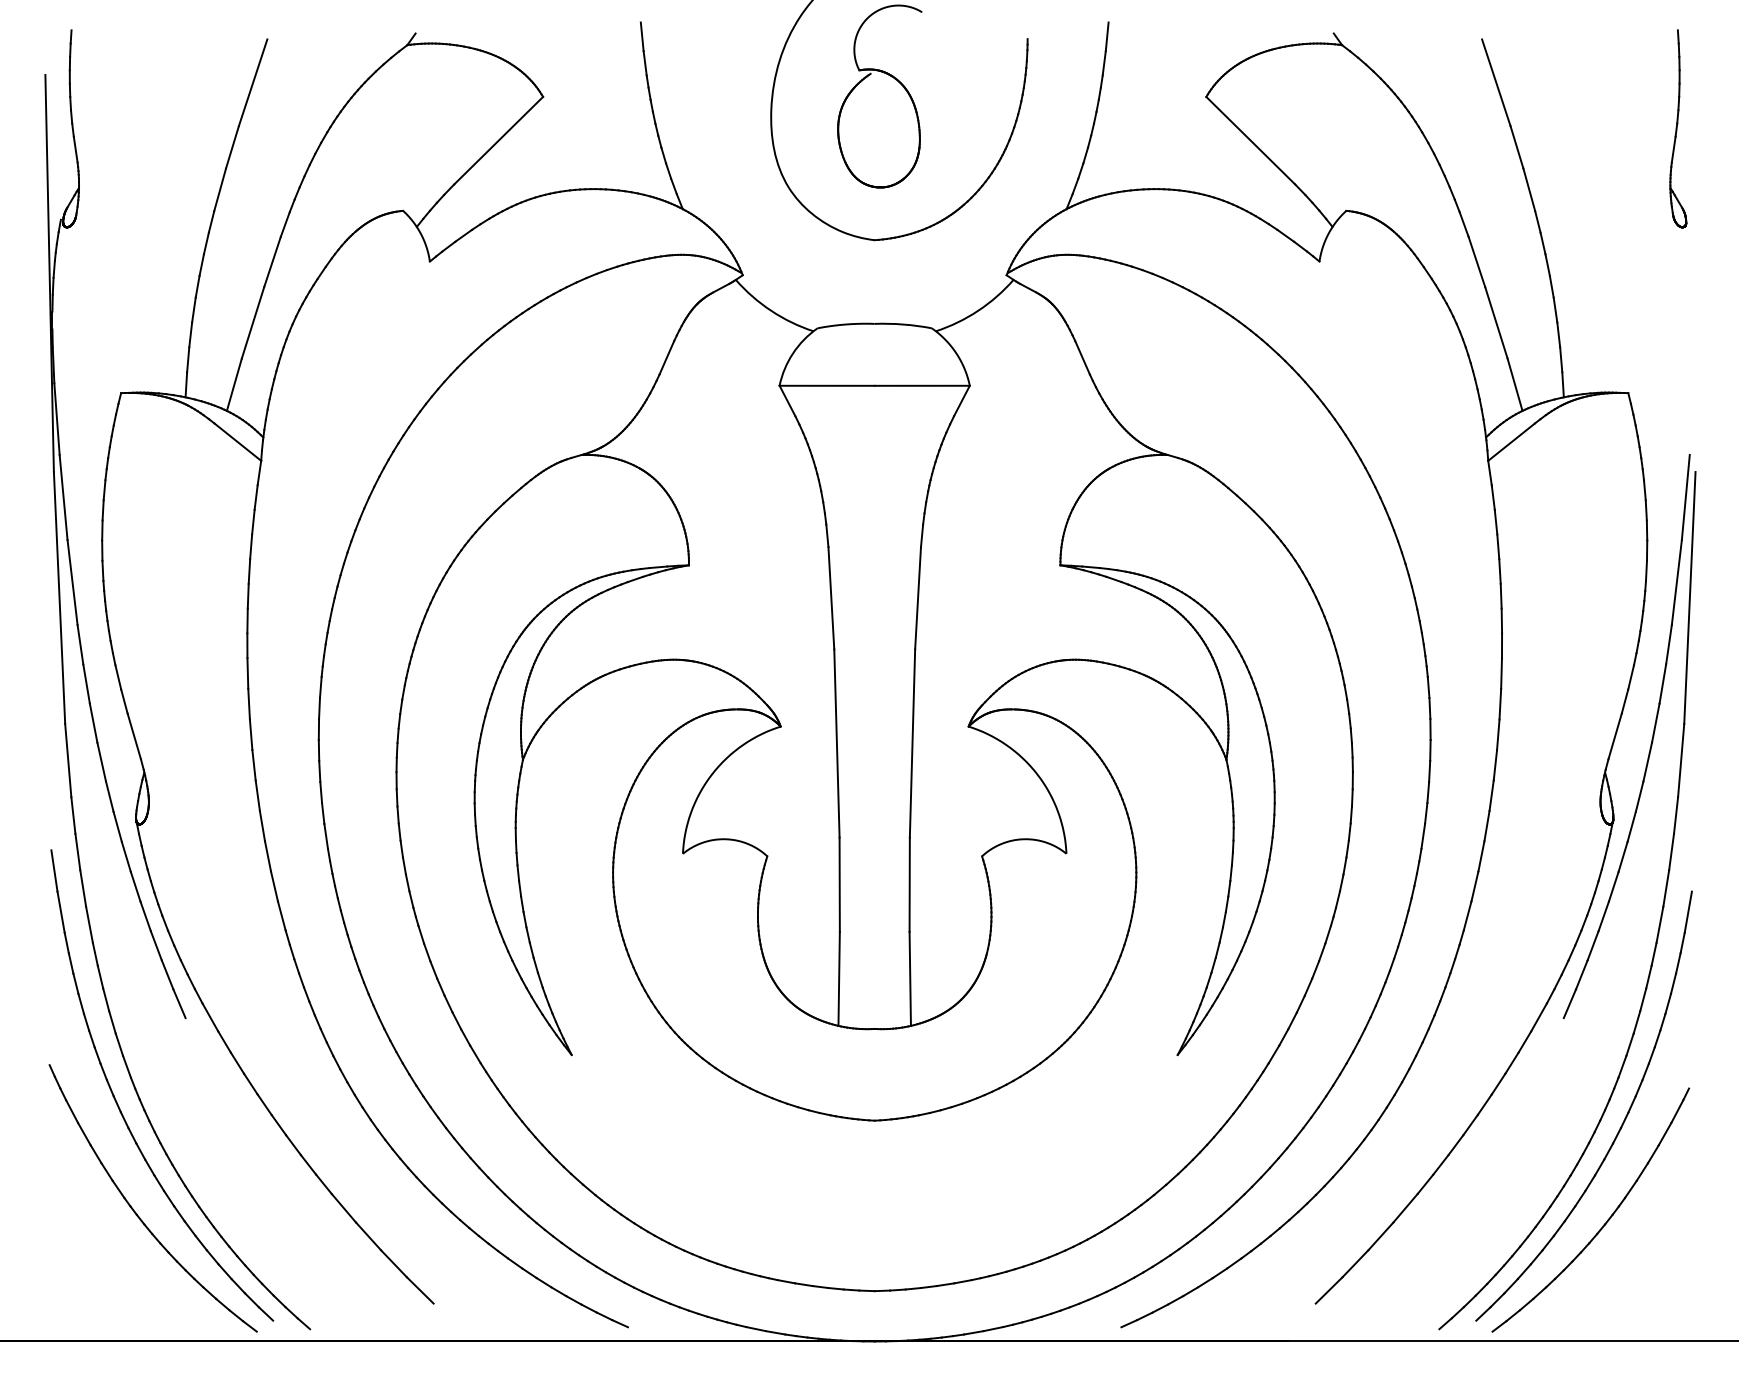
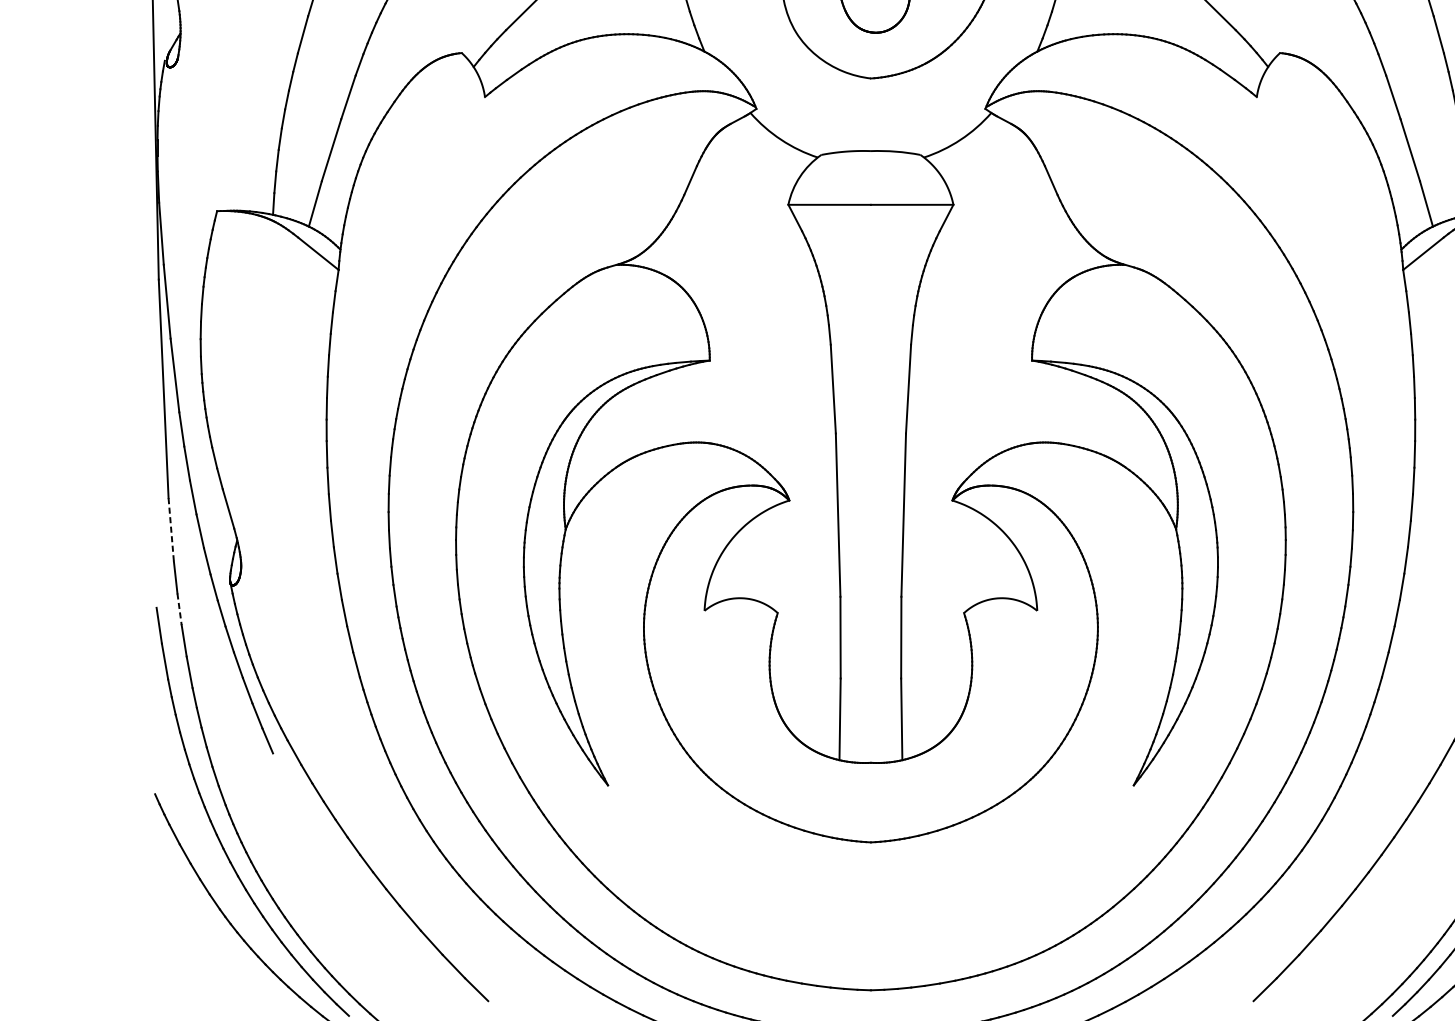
line: (68, 760) -> (171, 529), solid -> dashed
line: (77, 852) -> (179, 609), solid -> dashed

